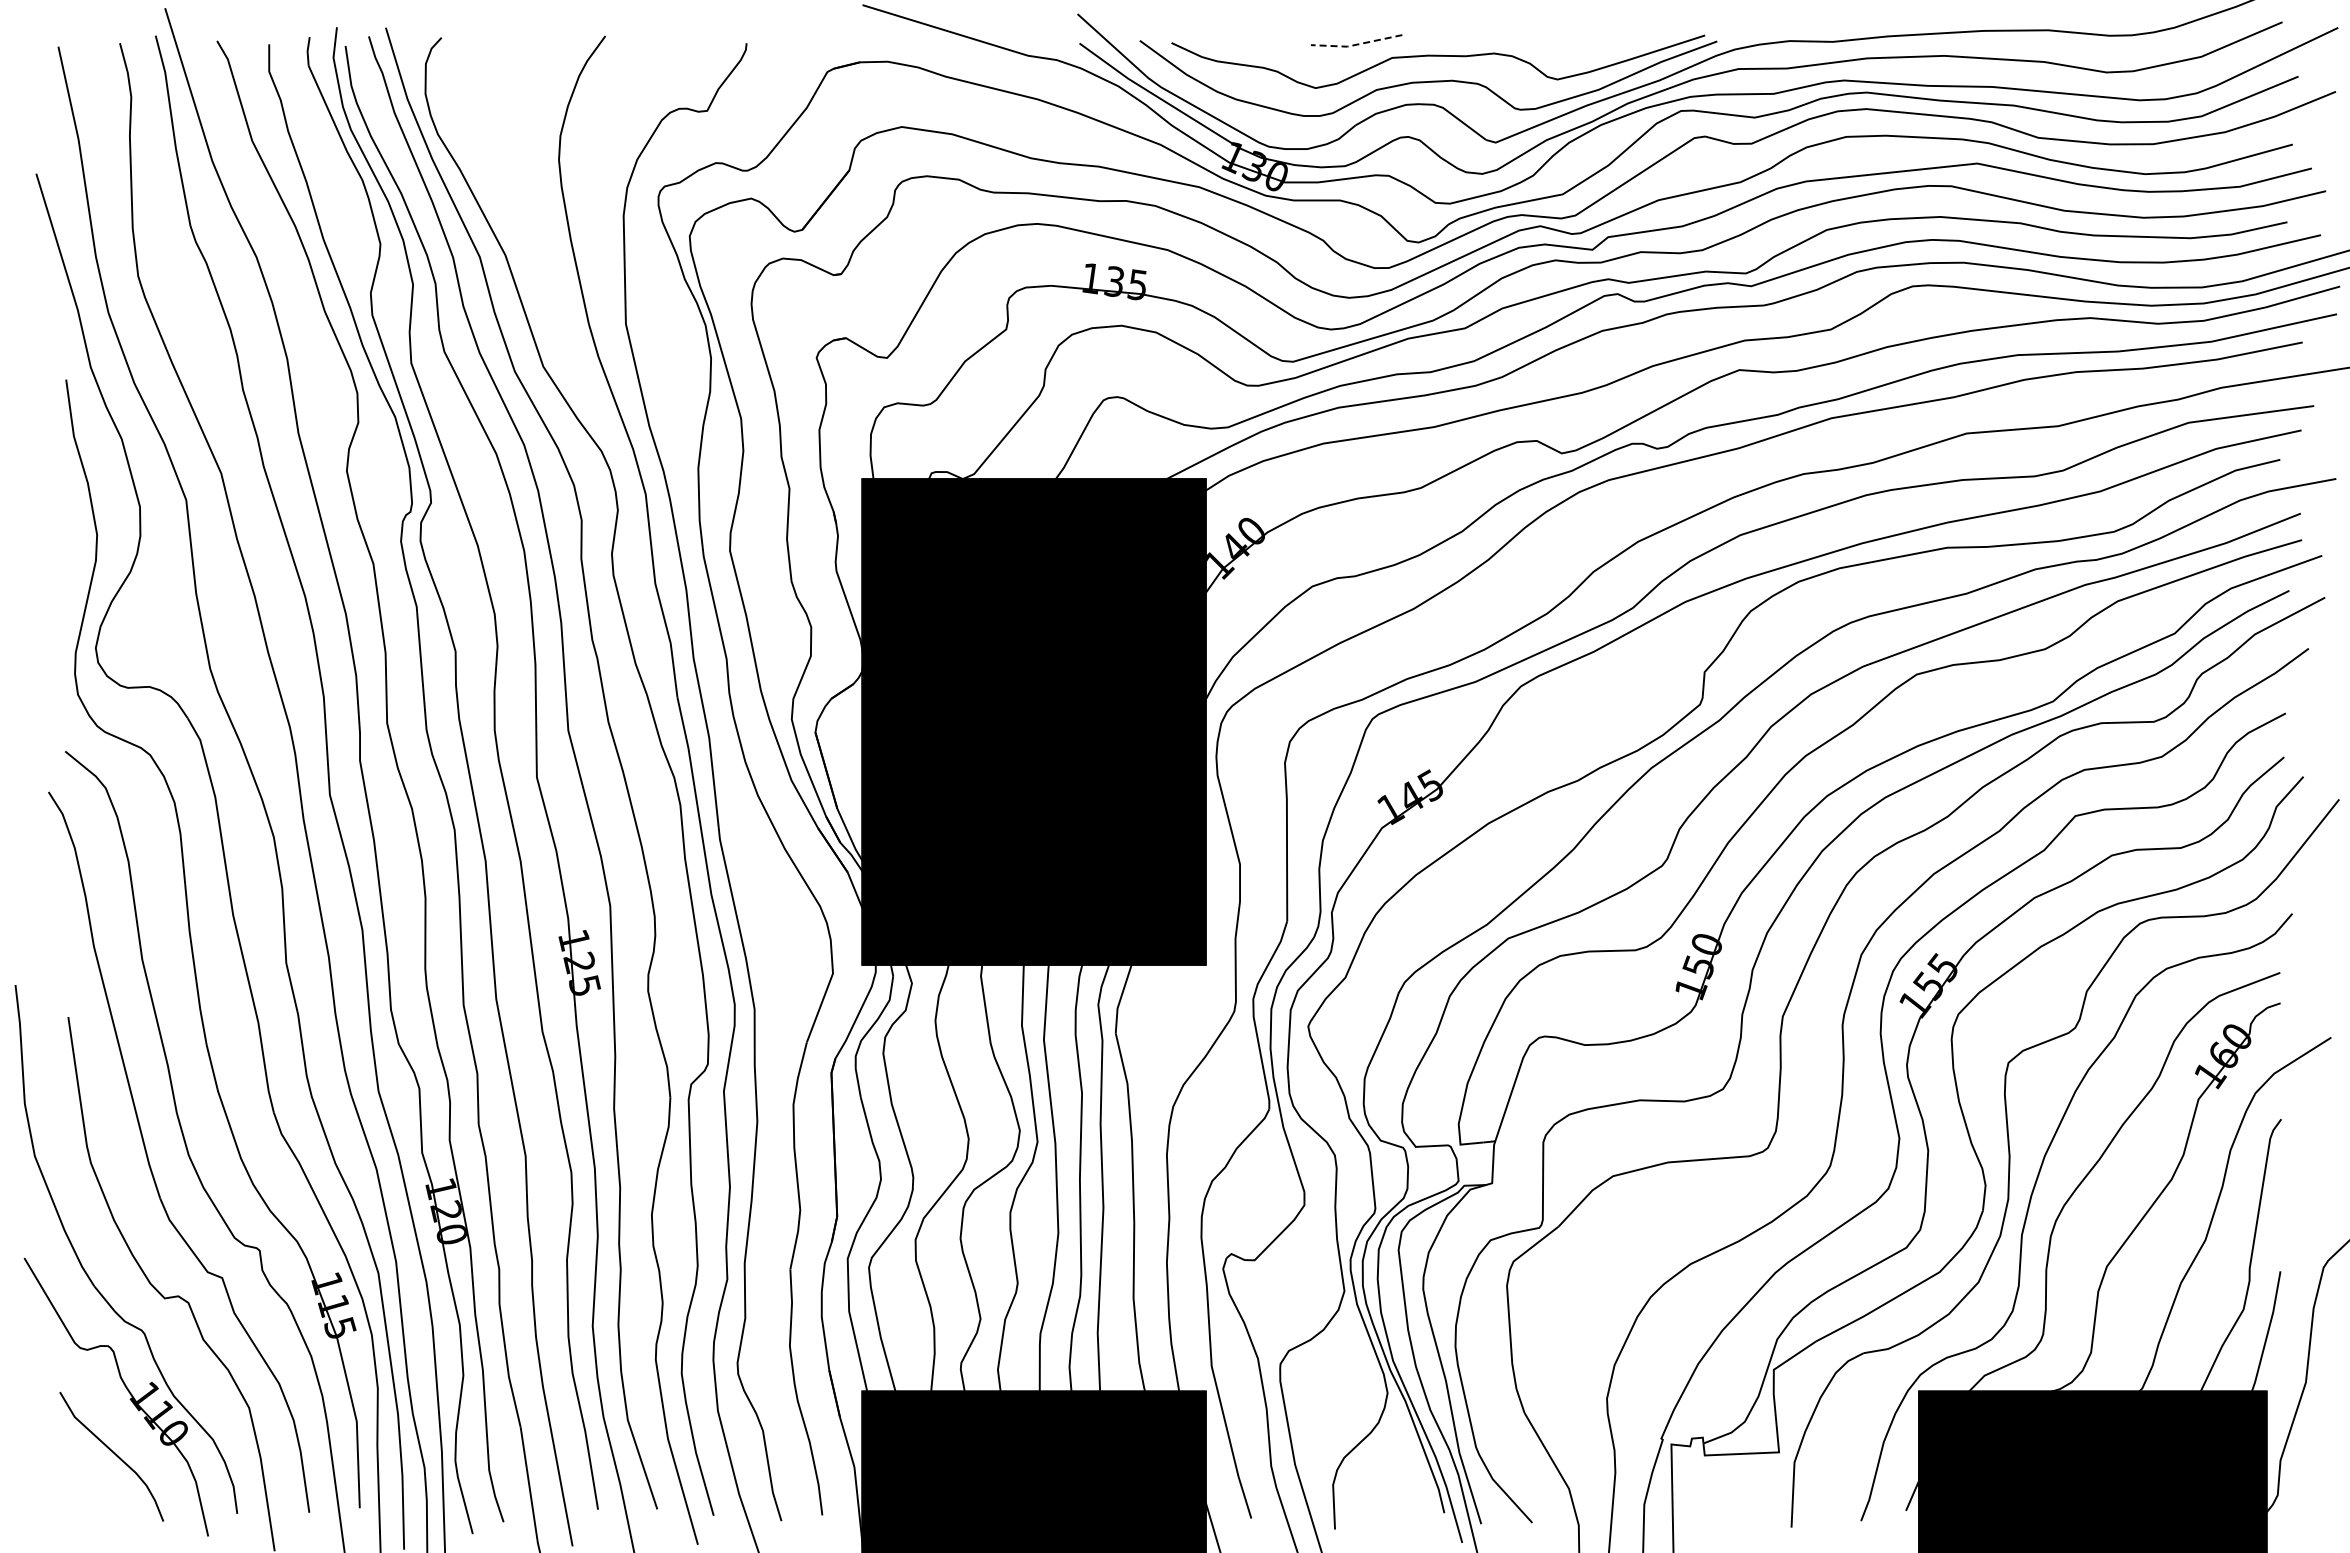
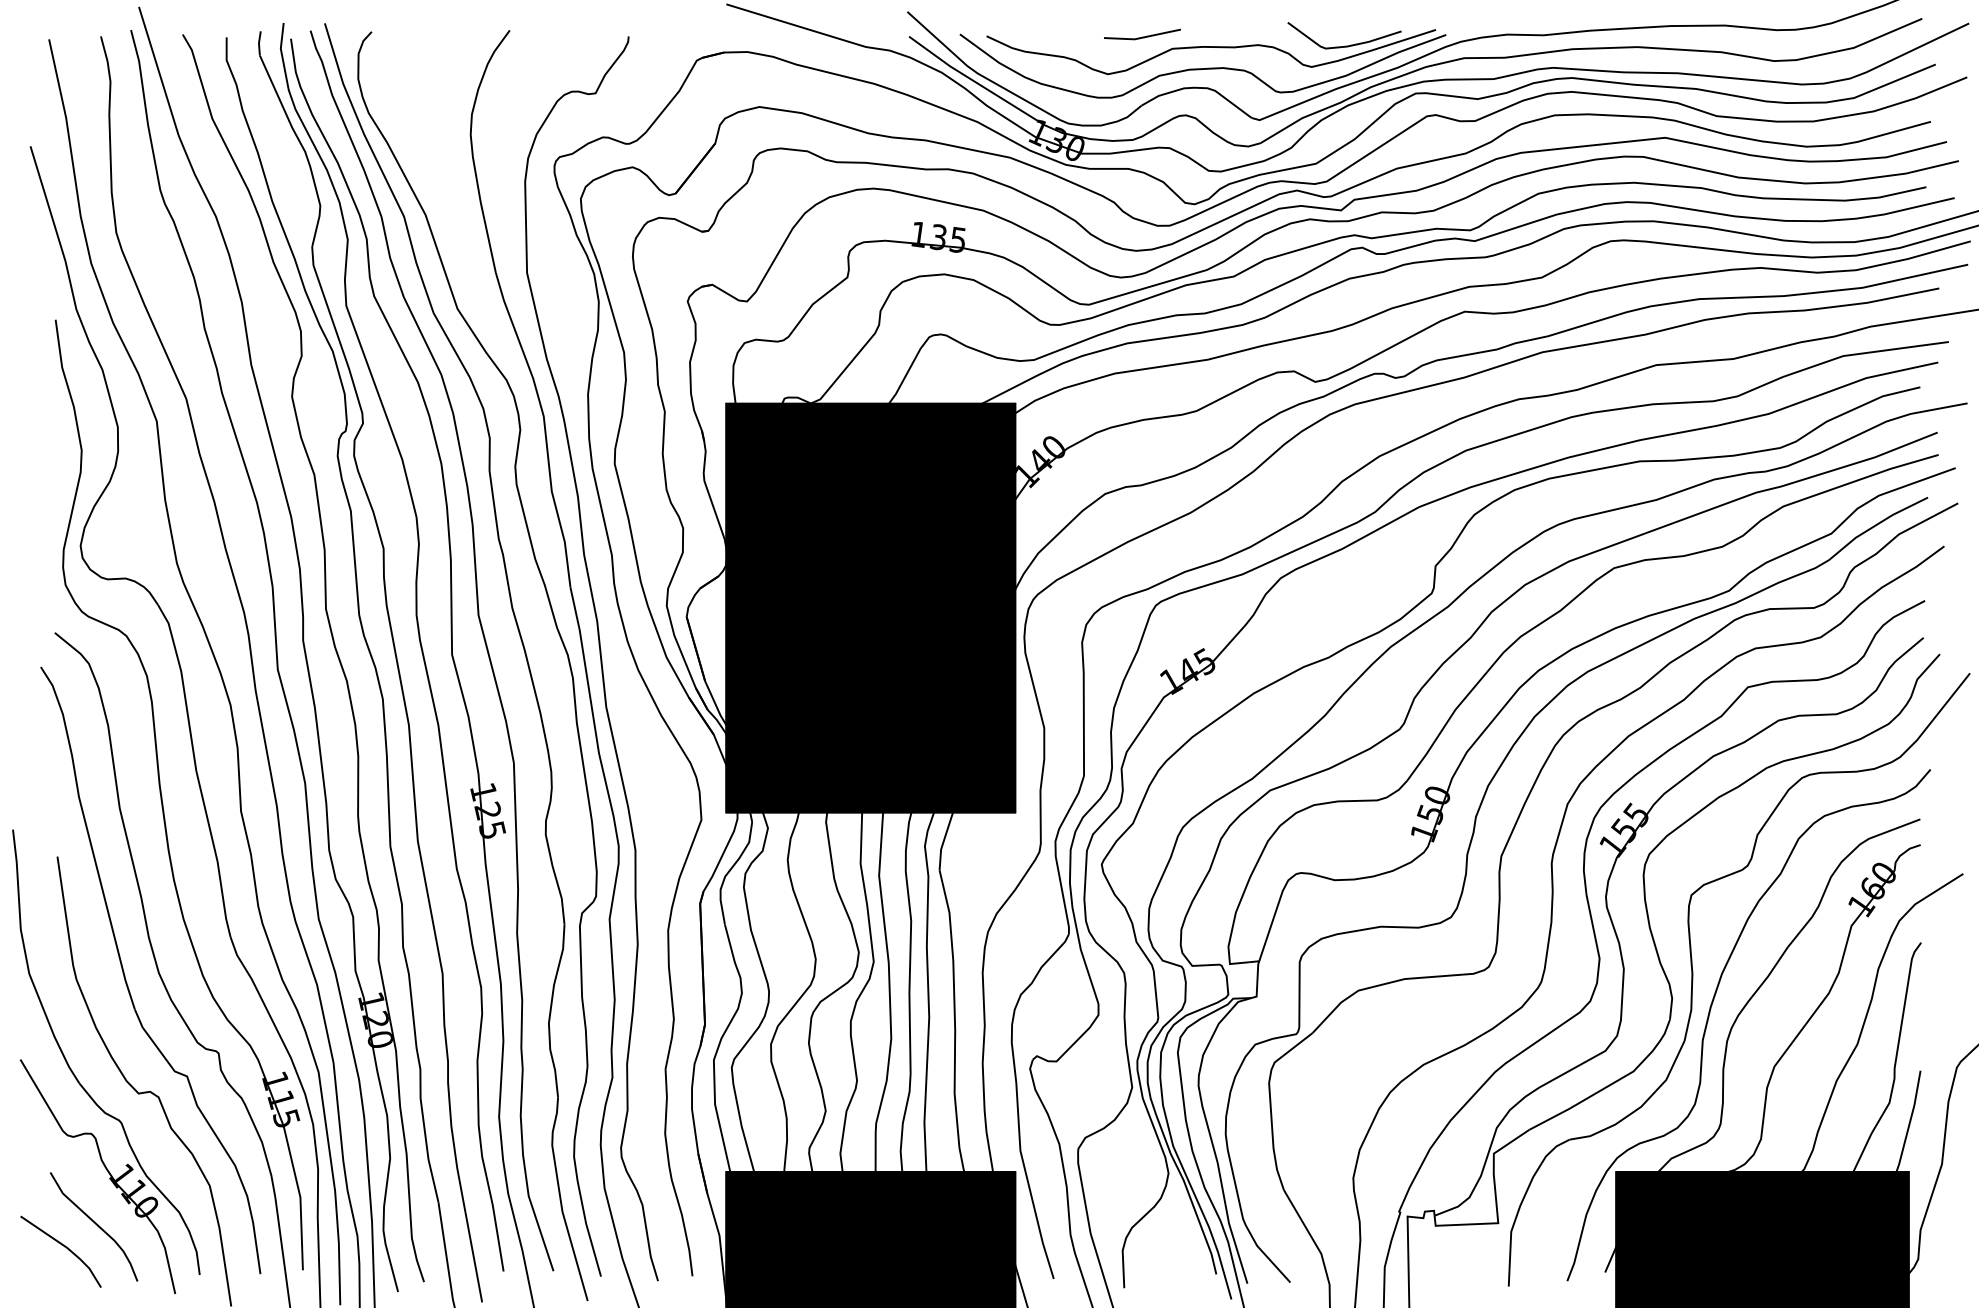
line: (1356, 44) -> (1142, 37), dashed -> solid
curve: (1596, 54) -> (1344, 45), added
line: (77, 1481) -> (65, 1247), added

